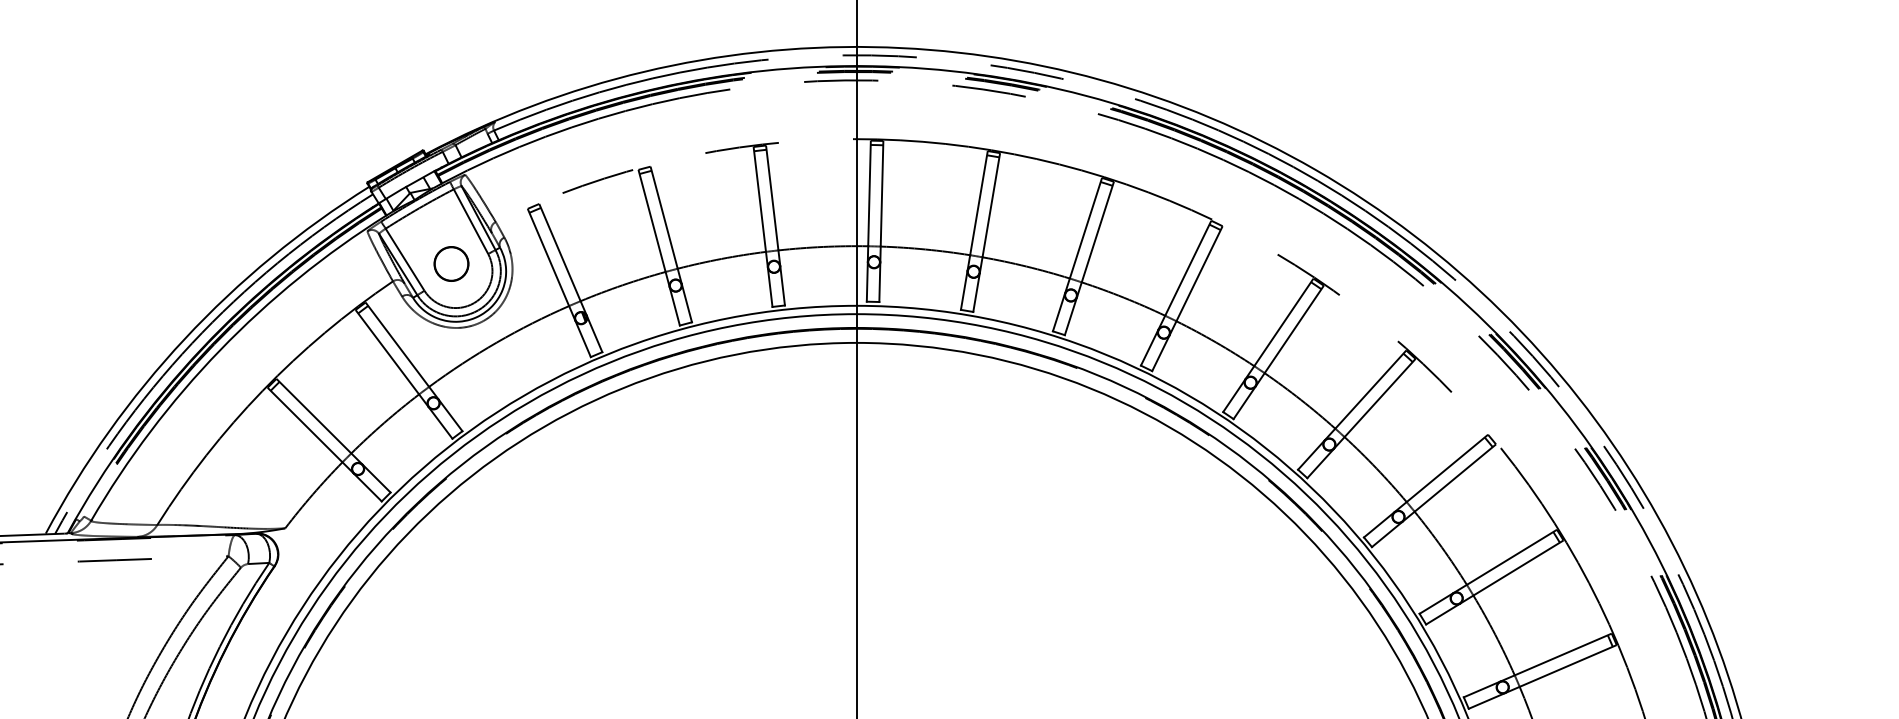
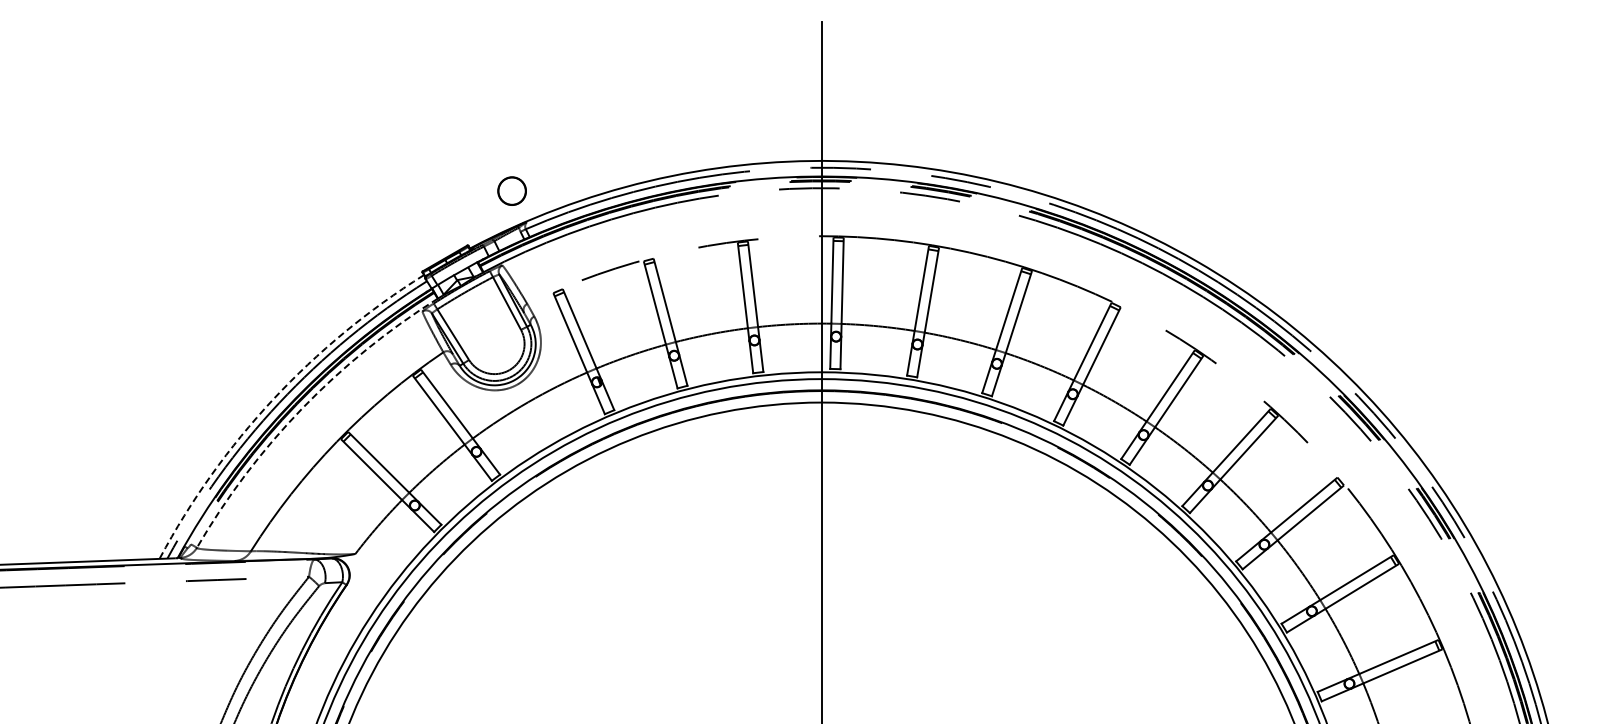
circle: (450, 263) -> (511, 190), moved
arc: (184, 339) -> (273, 399), solid -> dashed
arc: (220, 350) -> (302, 408), solid -> dashed

